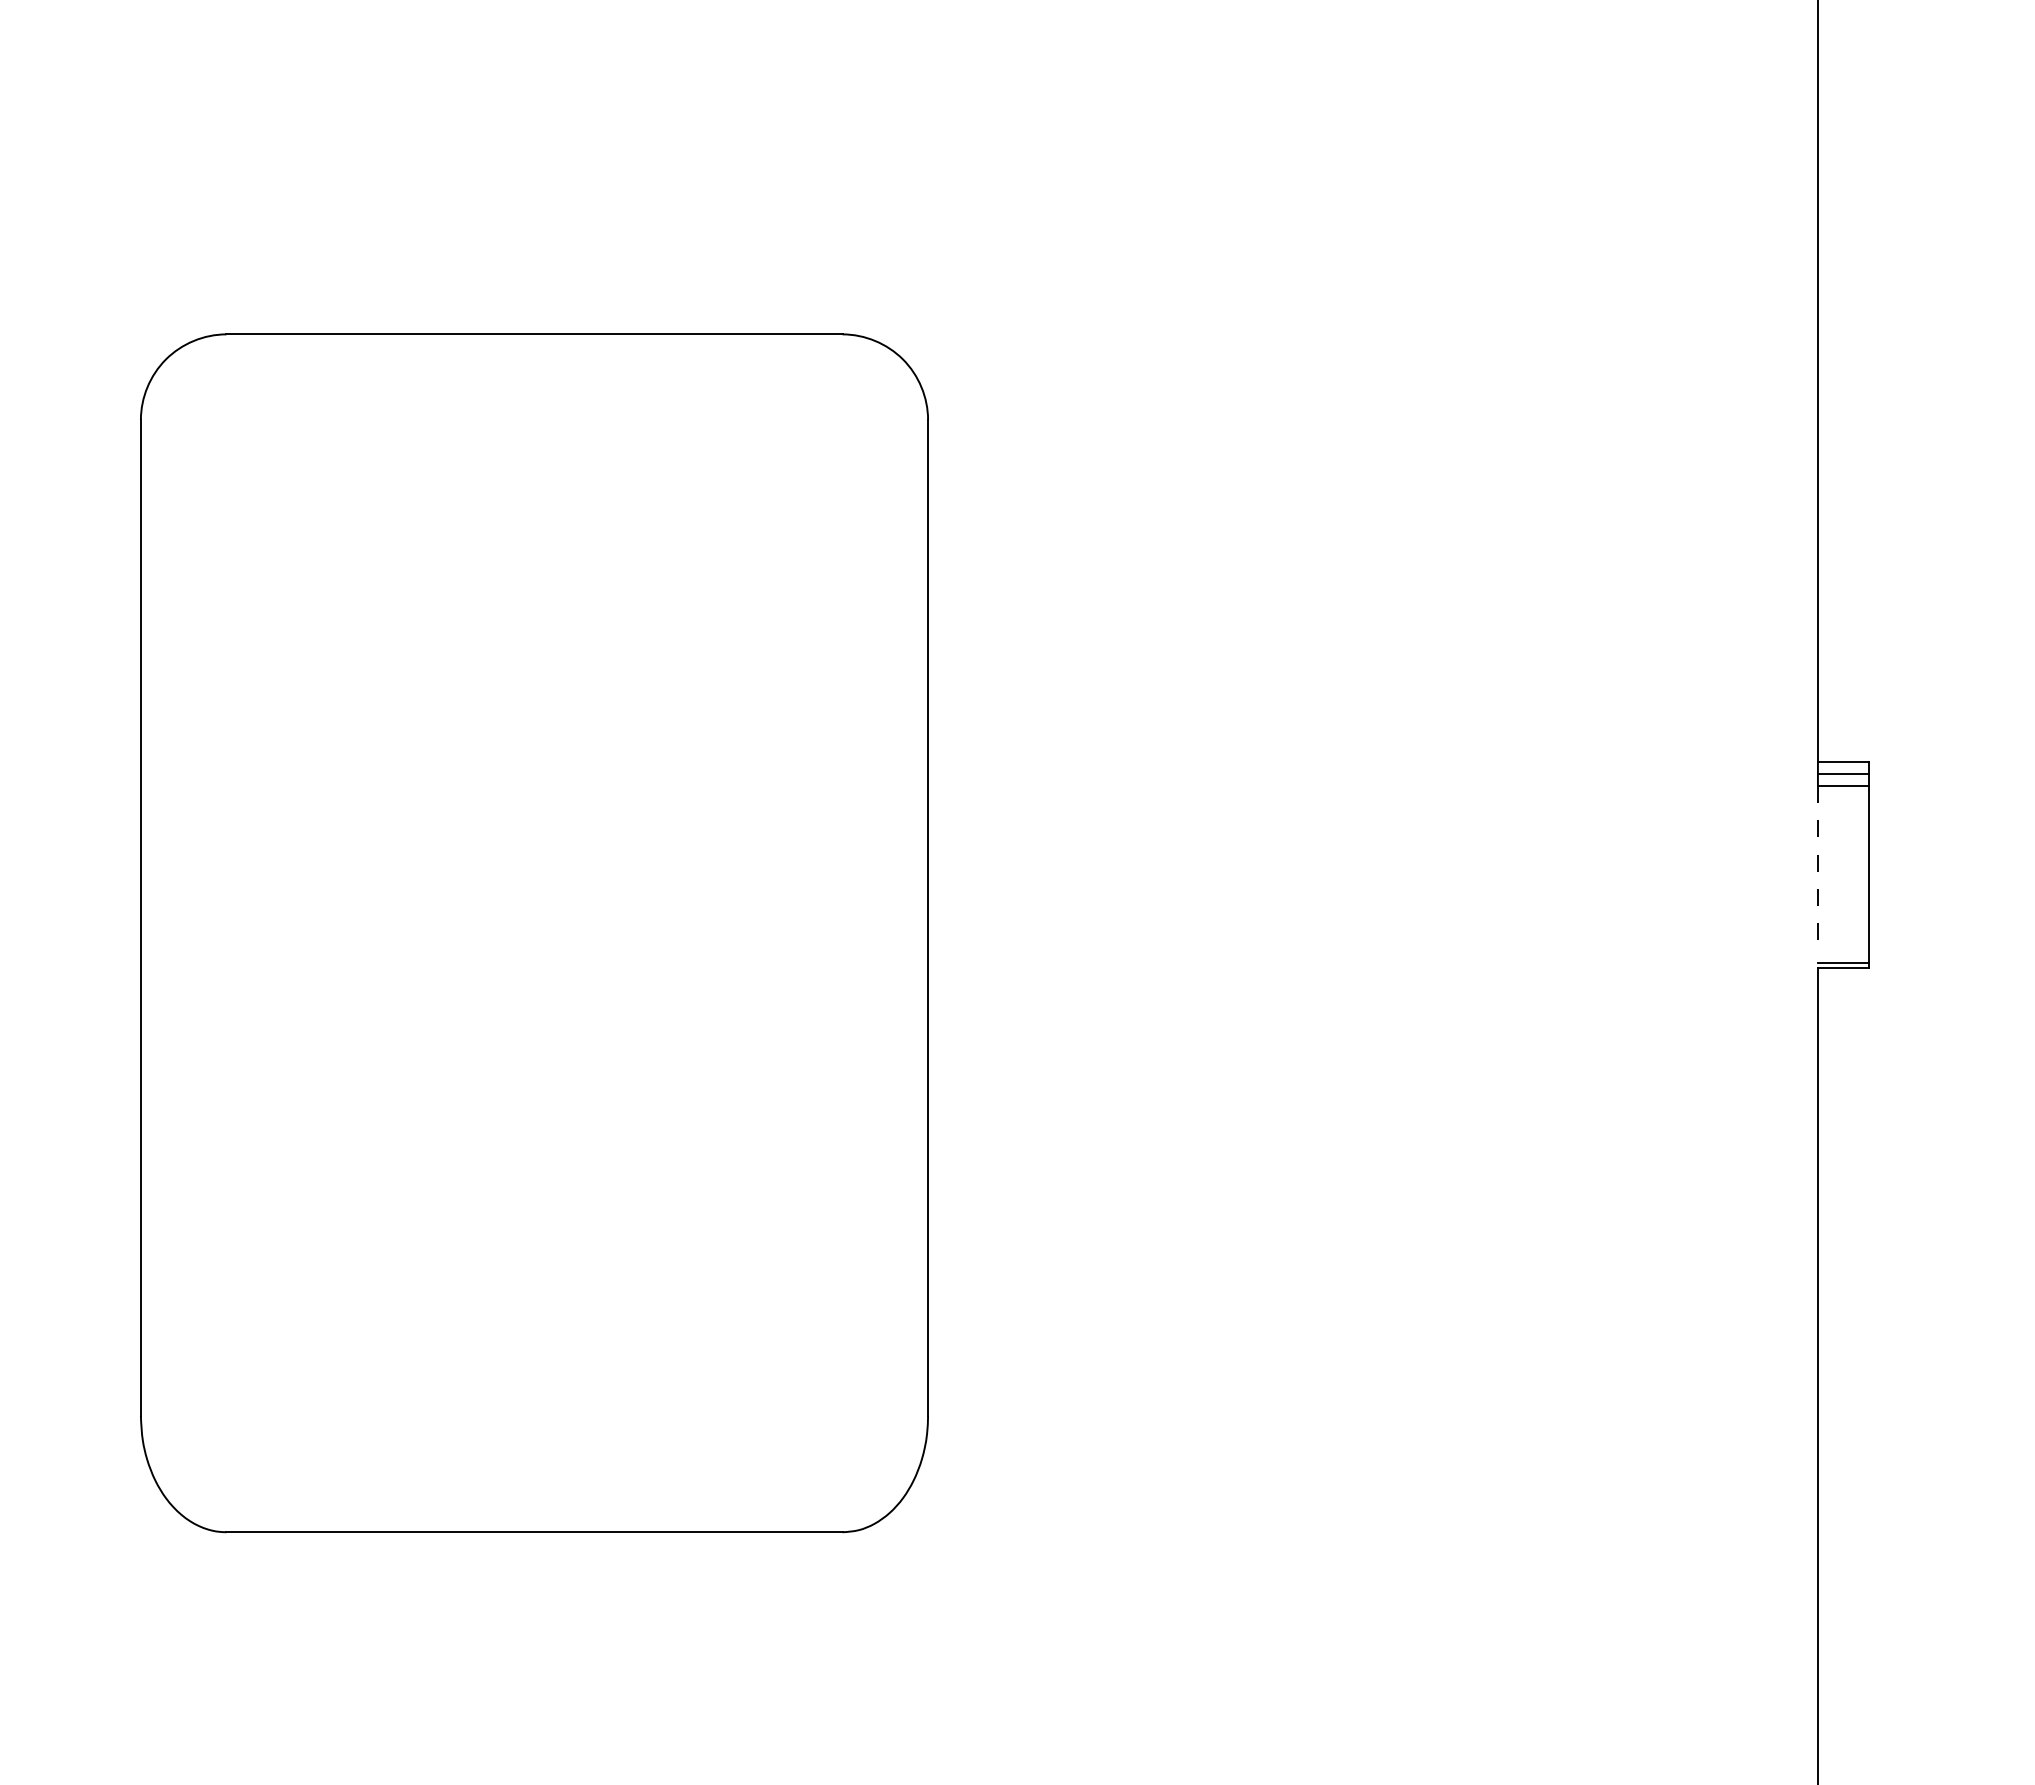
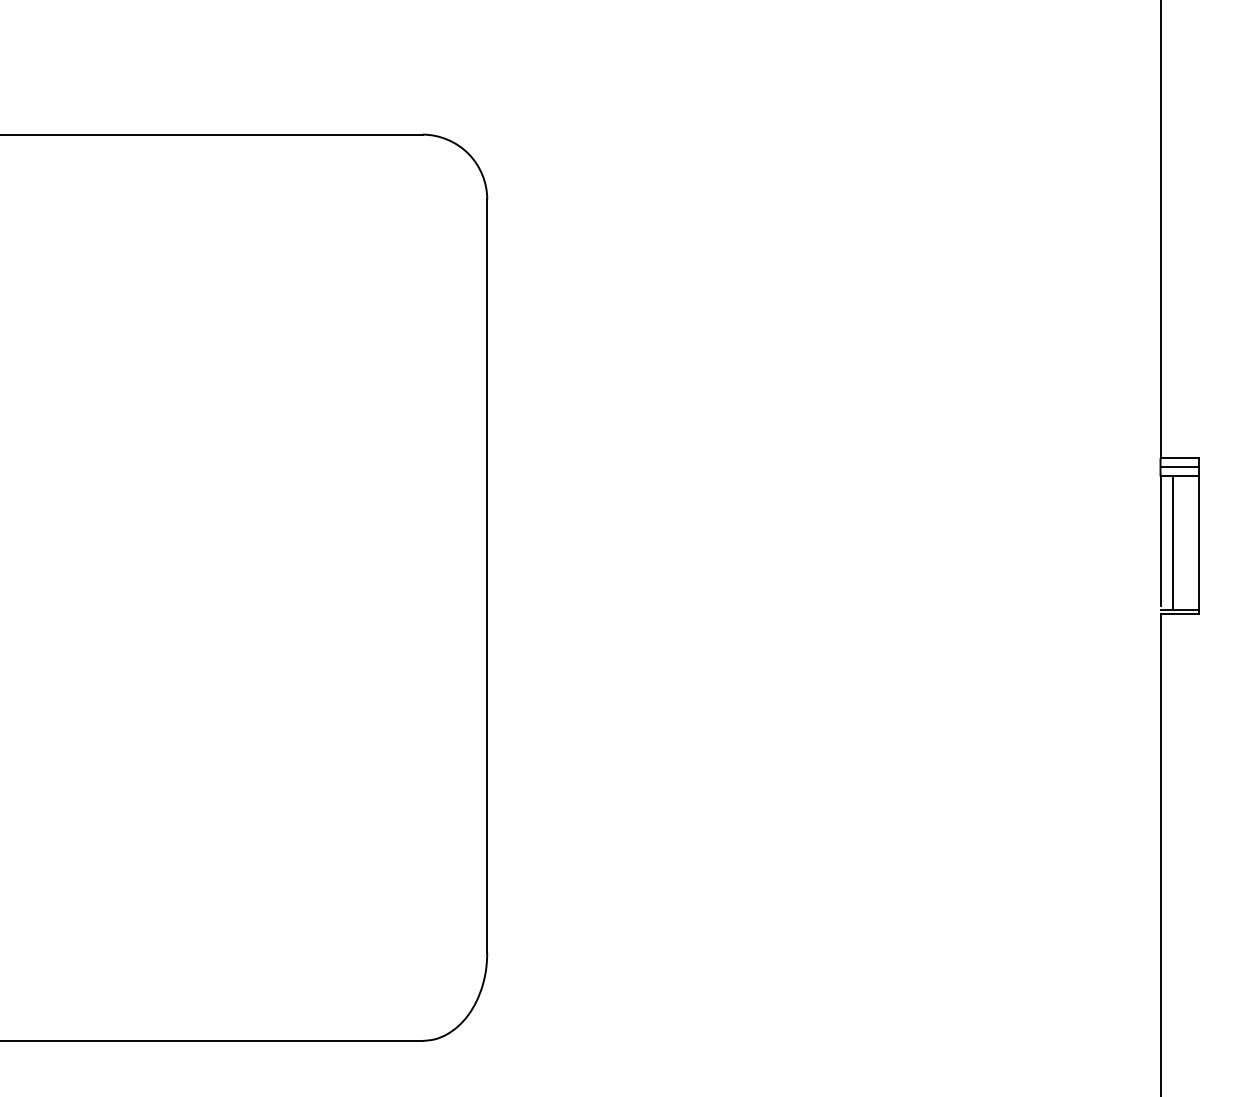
line: (1817, 872) -> (1160, 541), dashed -> solid
line: (1835, 874) -> (1173, 543), added

